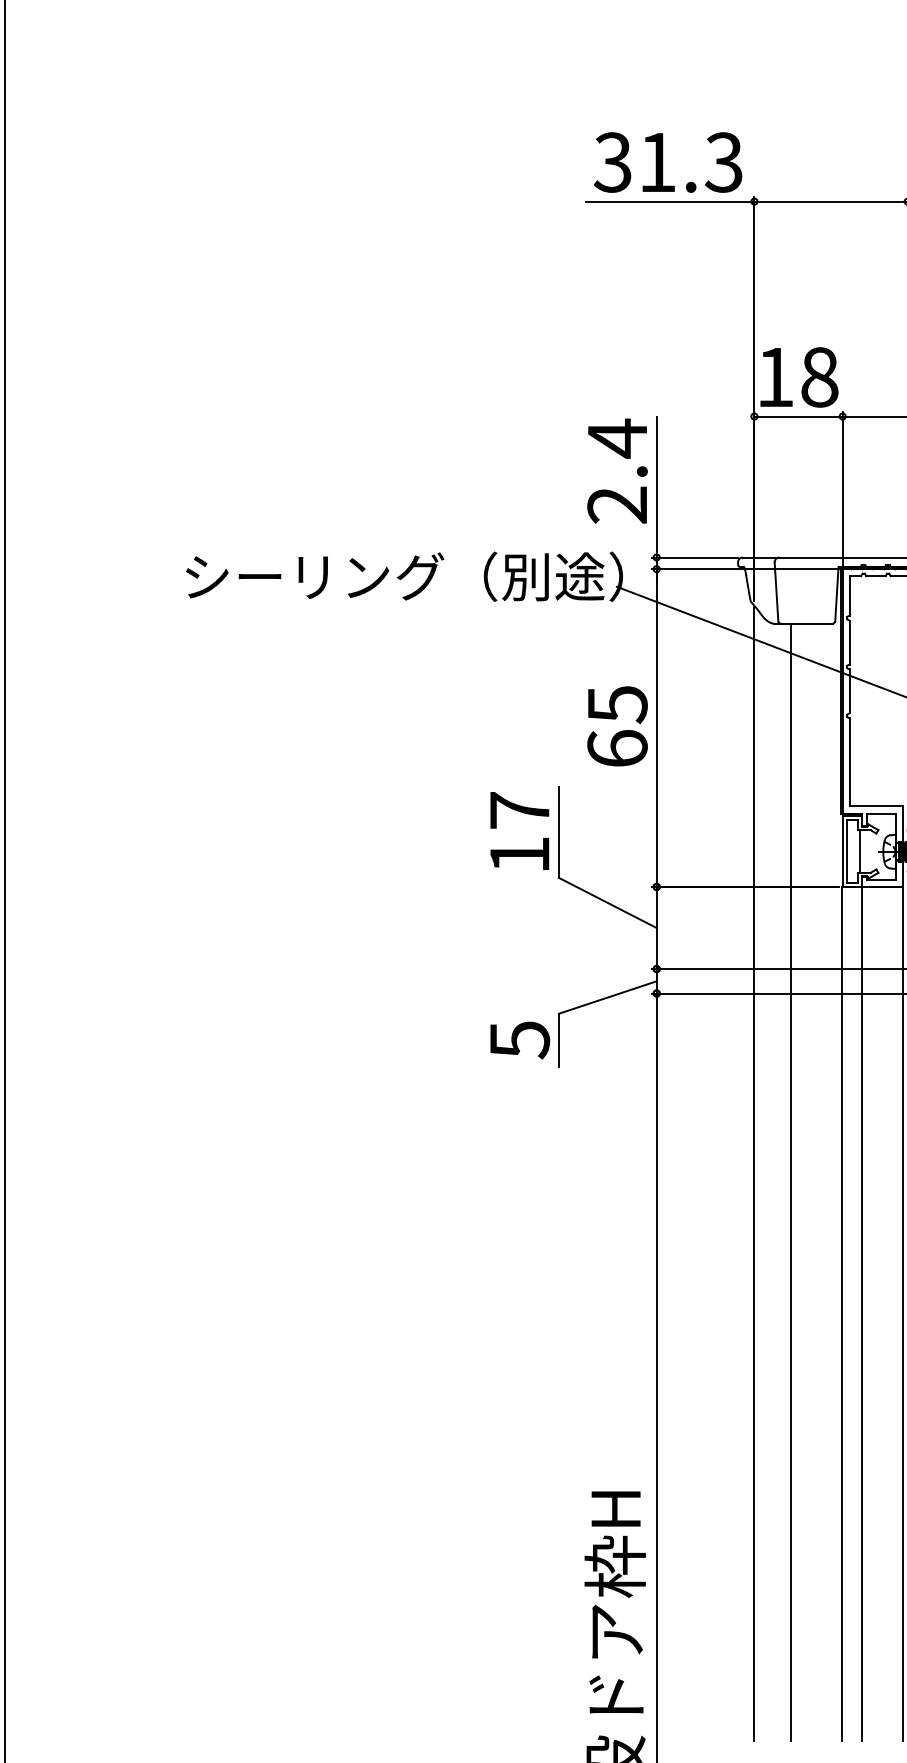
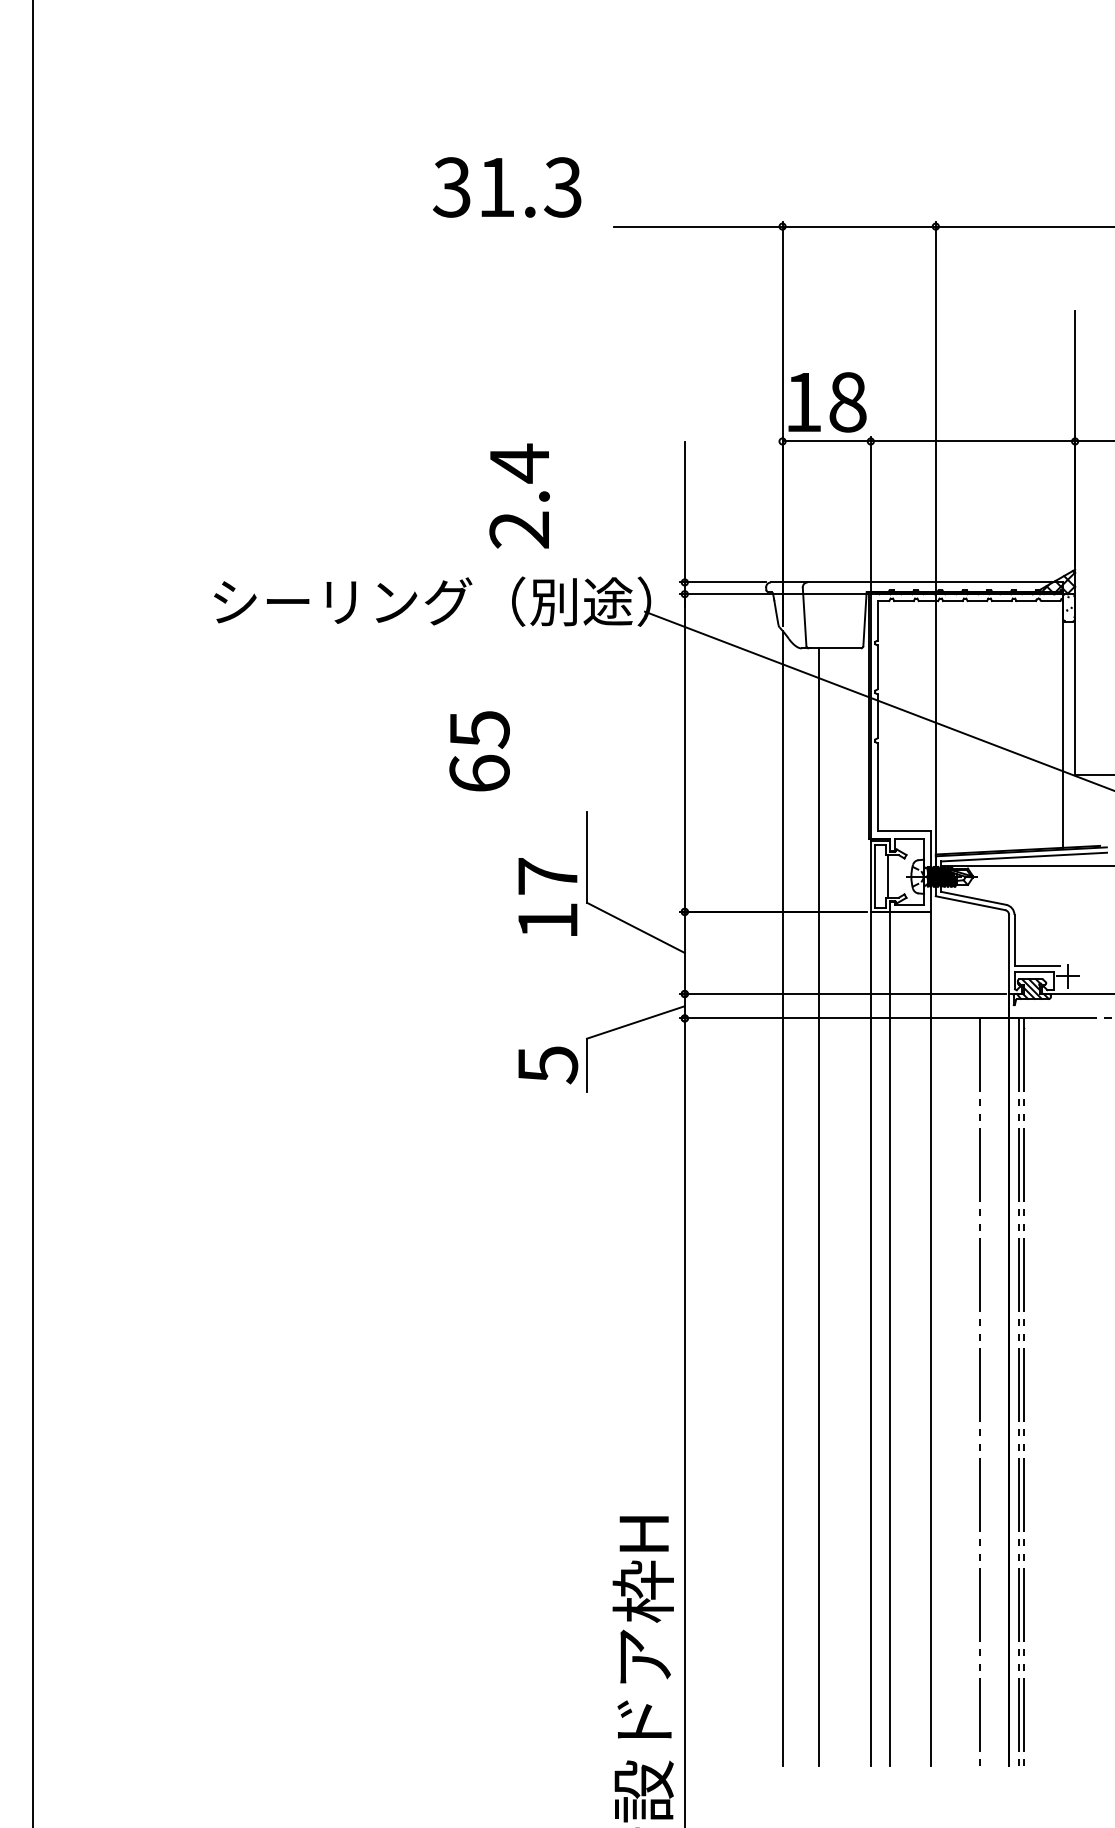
text: (668, 162) -> (507, 187), moved
text: (617, 470) -> (519, 495), moved
text: (617, 726) -> (479, 751), moved
text: (519, 830) -> (547, 896), moved

